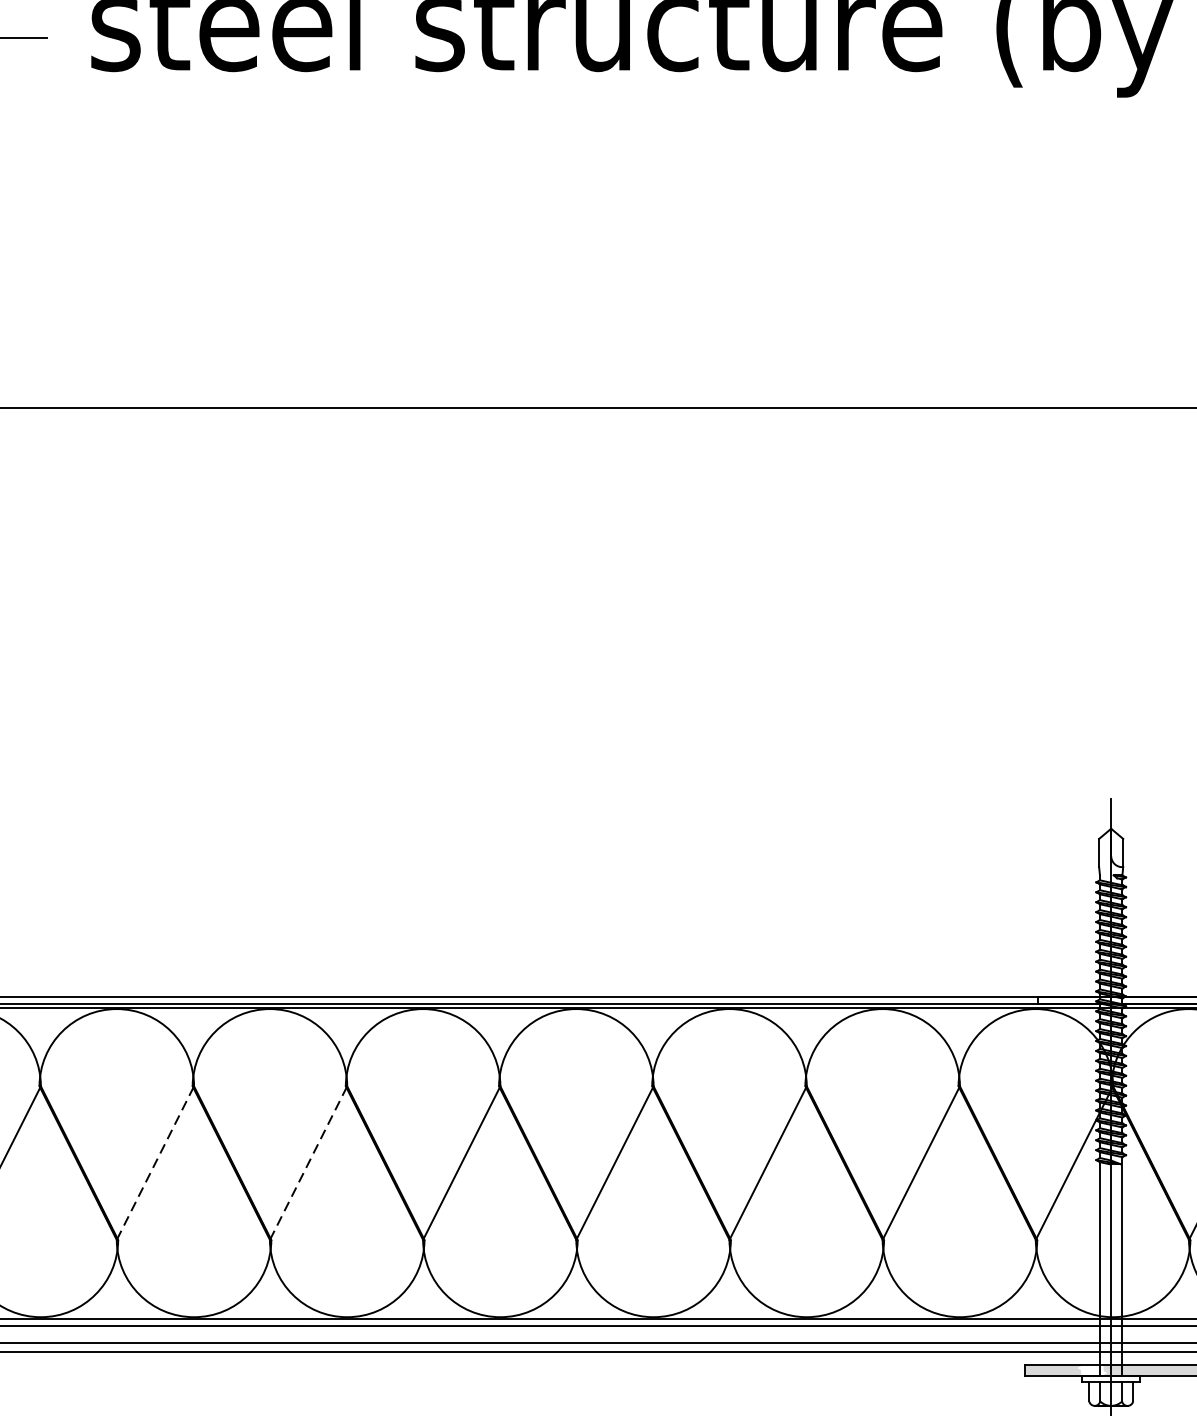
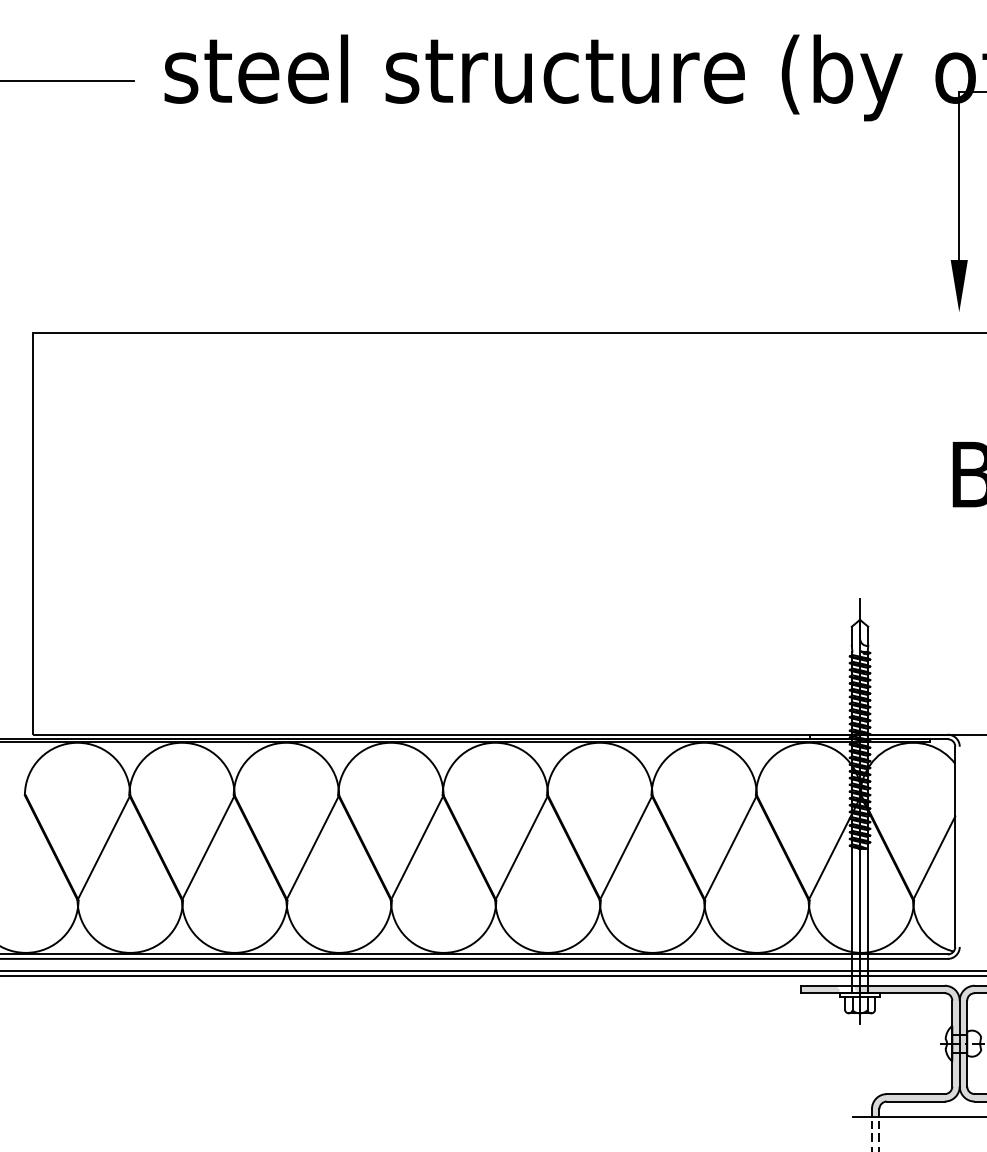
line: (155, 1162) -> (208, 847), dashed -> solid
line: (308, 1162) -> (312, 847), dashed -> solid

